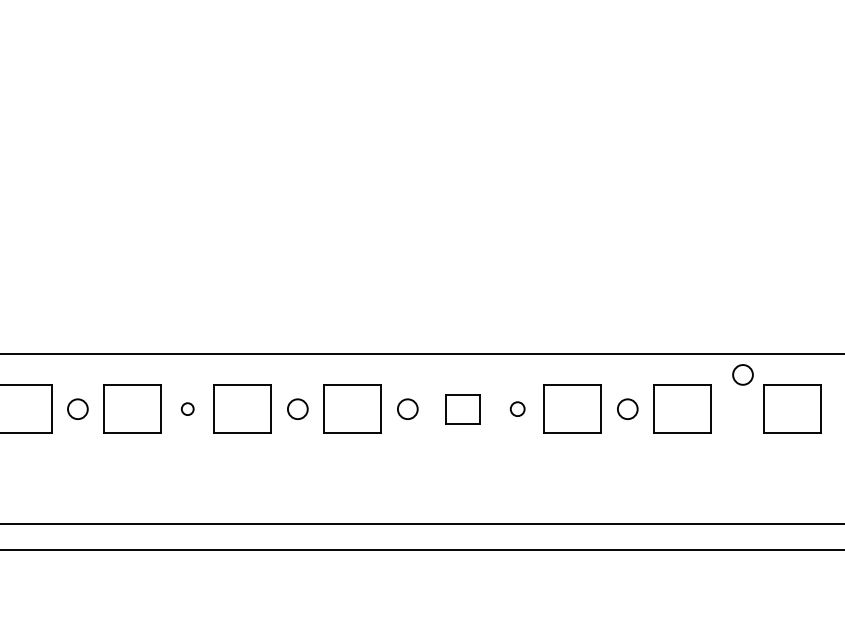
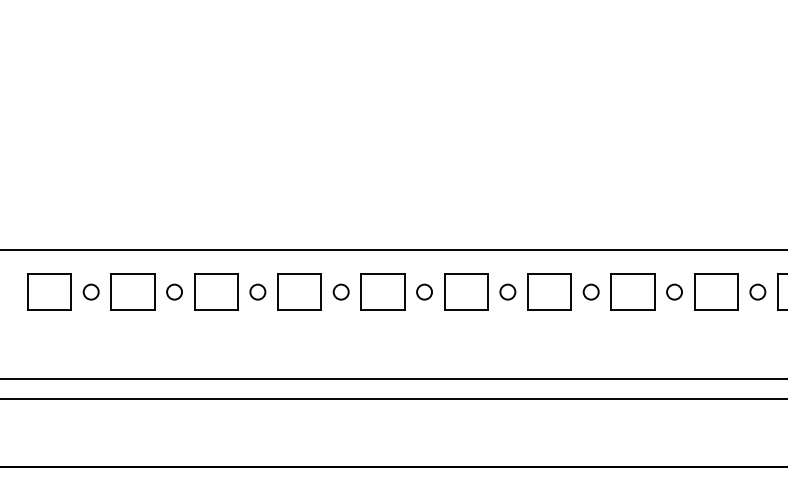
circle: (742, 374) -> (757, 291), moved
circle: (186, 408) -> (340, 291), size x1.67
part: (462, 408) -> (549, 291), size x1.67
circle: (516, 408) -> (590, 291), size x1.43

